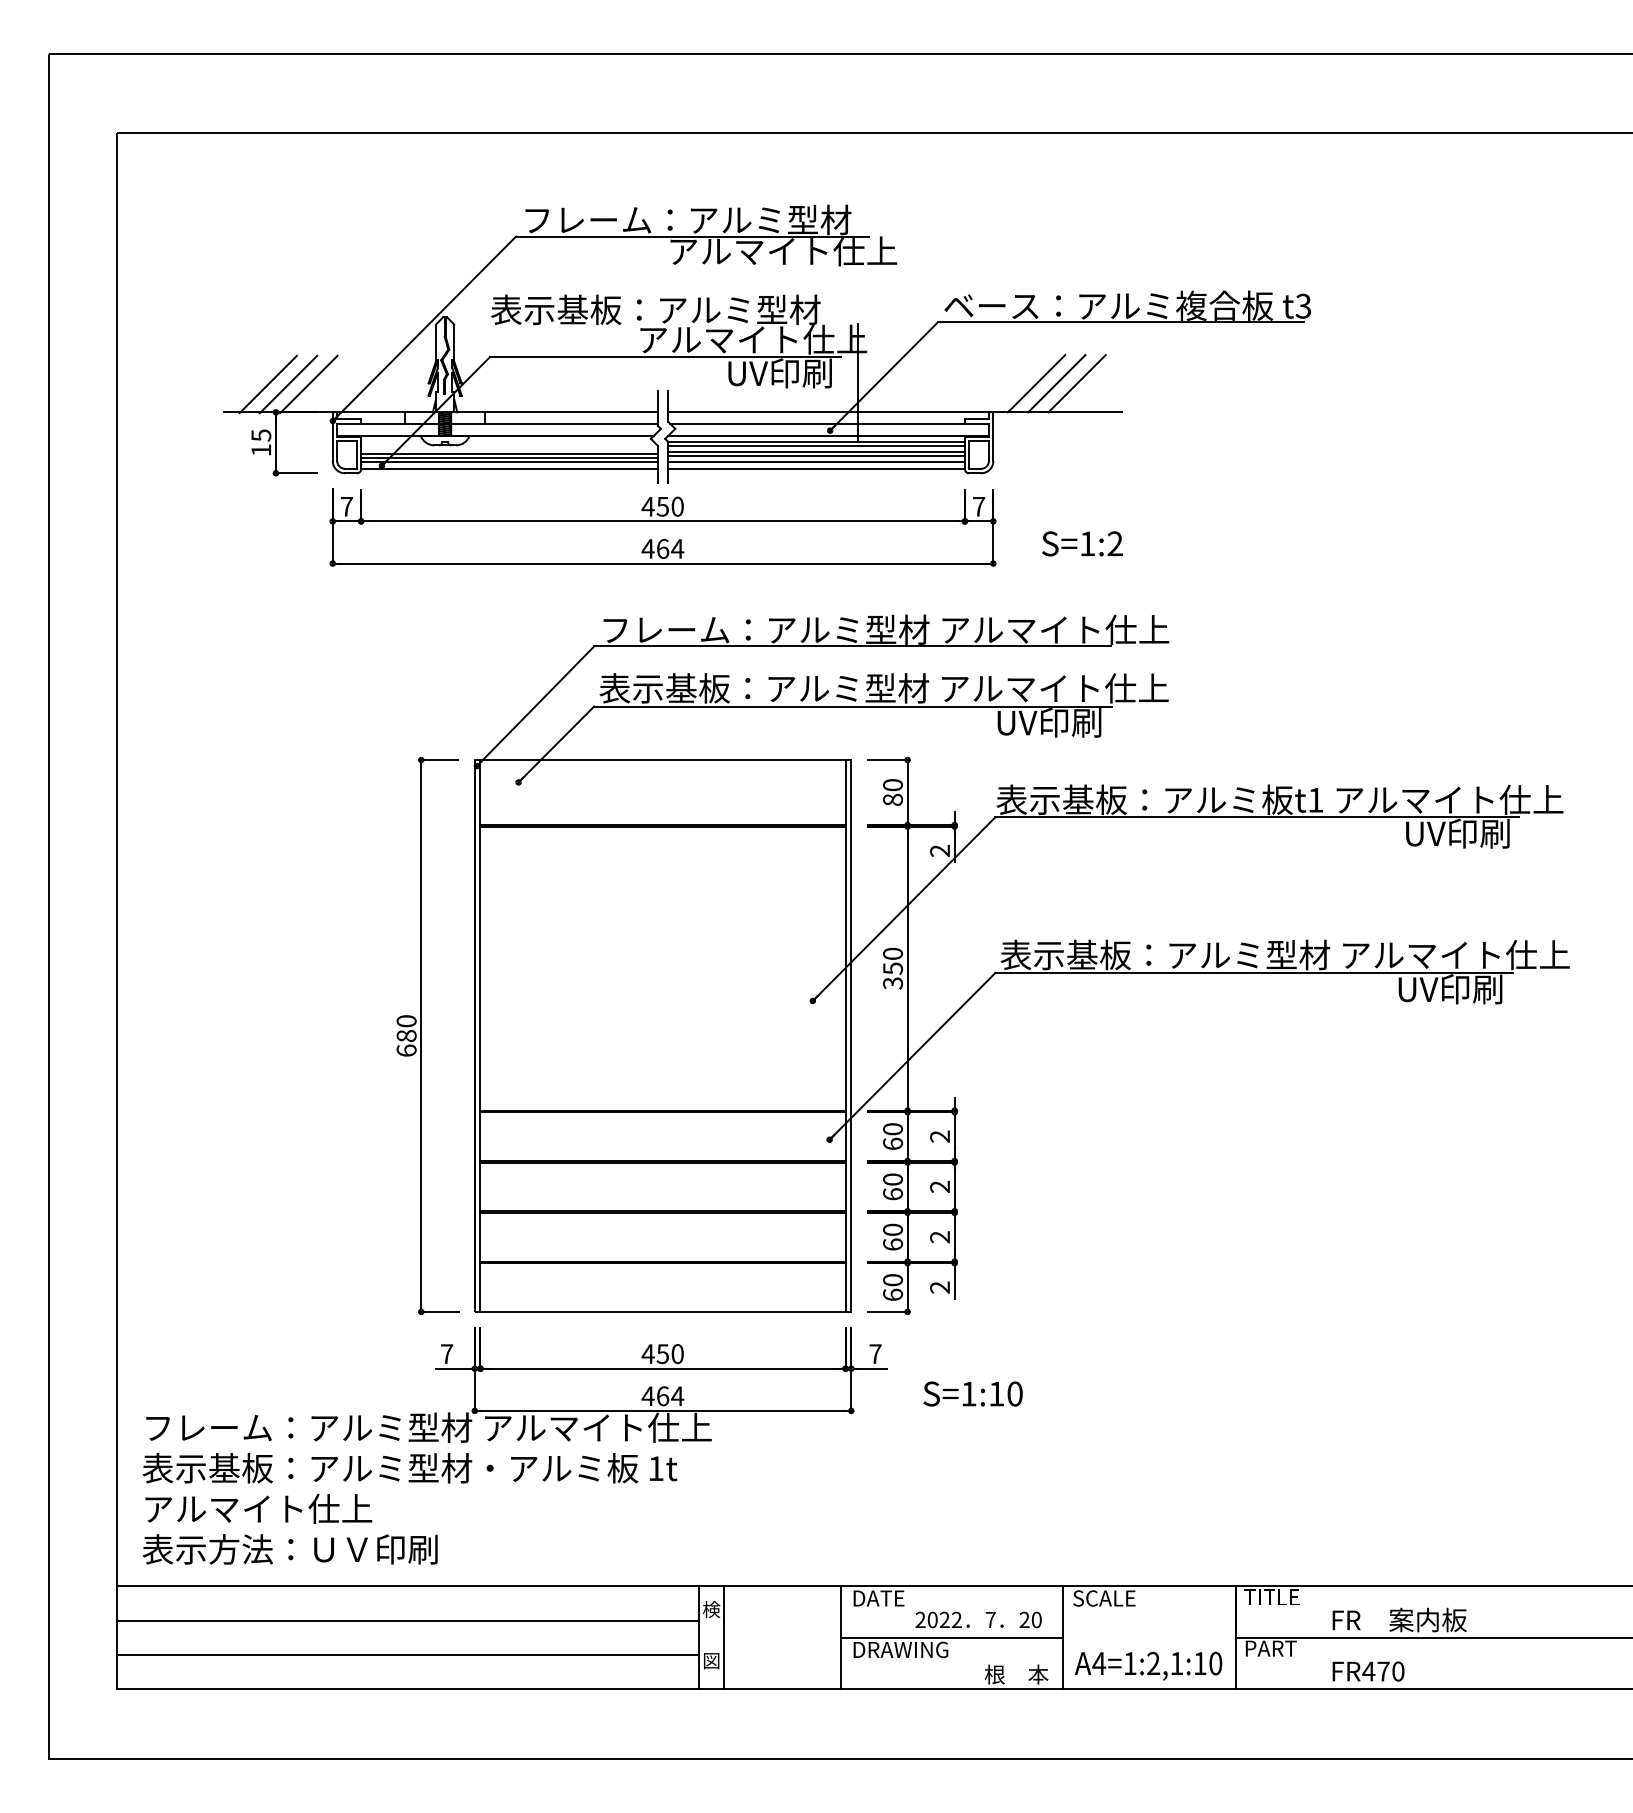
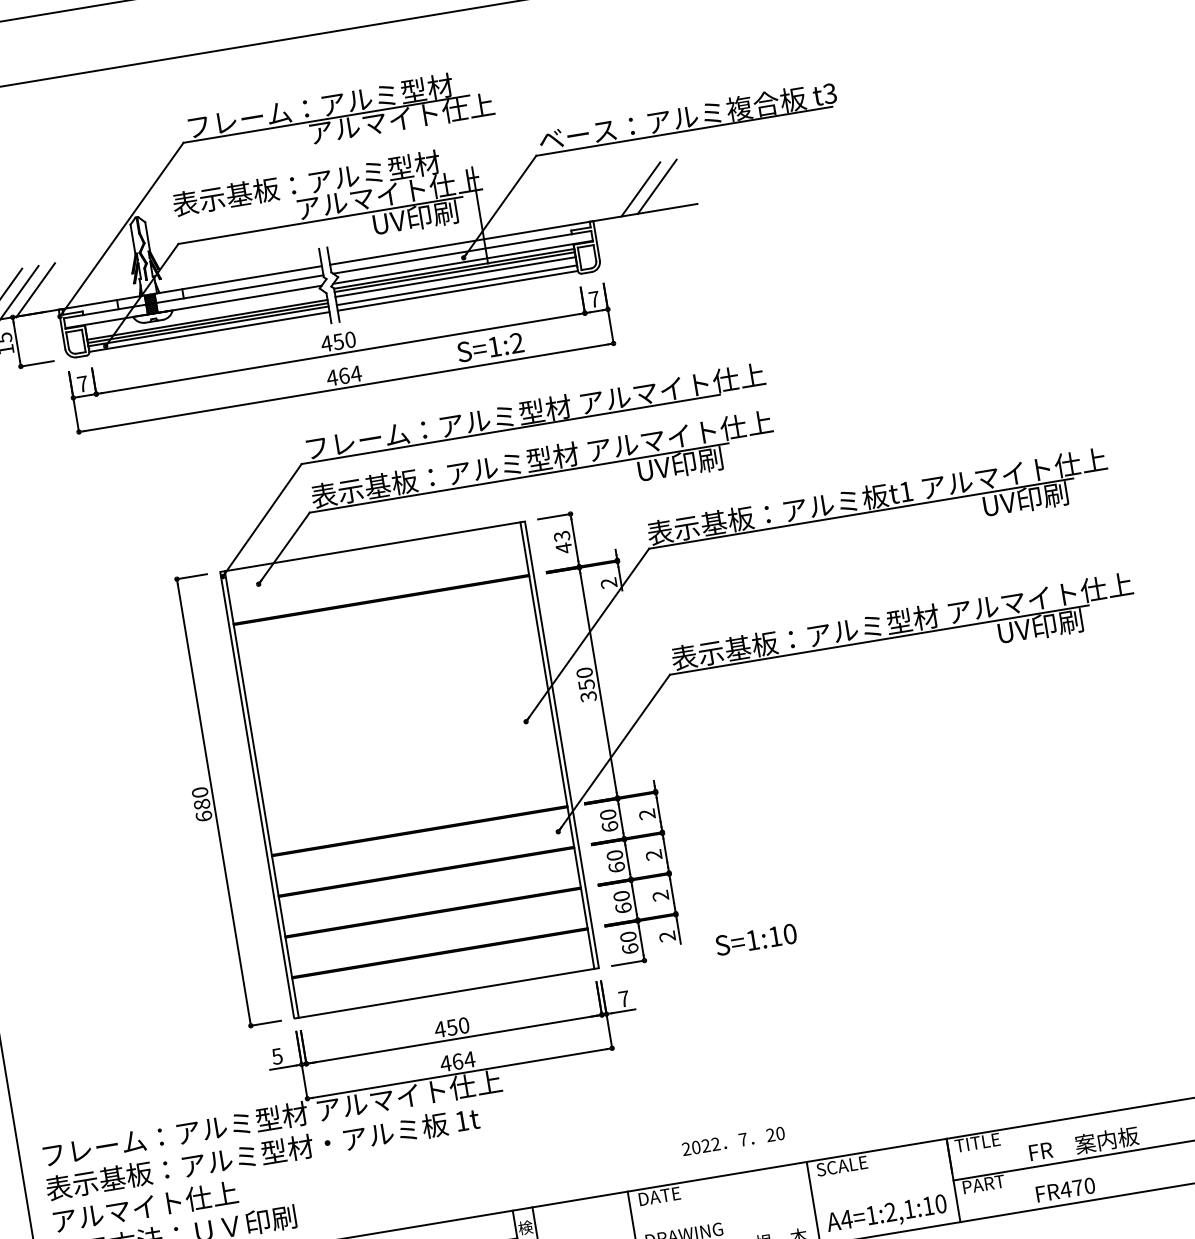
line: (1036, 383) -> (624, 192), removed
line: (816, 456) -> (456, 280), removed
text: (1082, 543) -> (490, 347), moved
text: (893, 792) -> (563, 542), 80 -> 43
text: (446, 1354) -> (277, 1056), 7 -> 5
text: (972, 1393) -> (755, 939), moved
text: (978, 1619) -> (733, 1140), moved
line: (951, 1637) -> (723, 1218), removed

